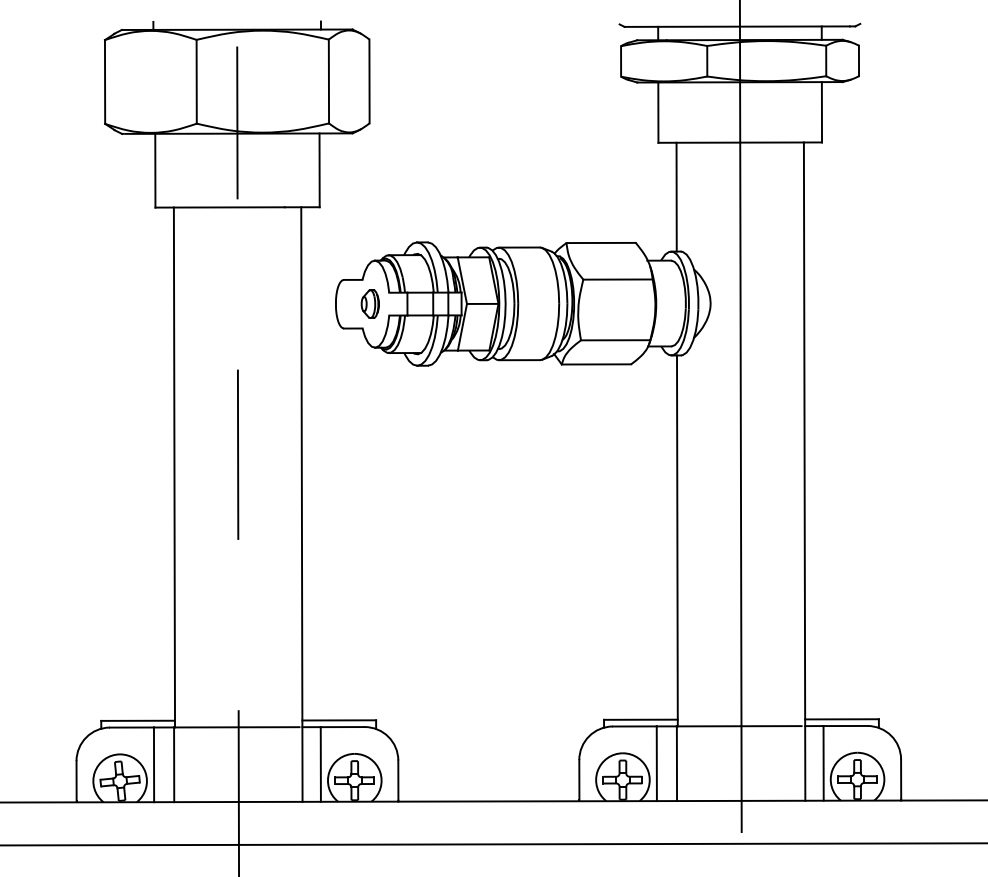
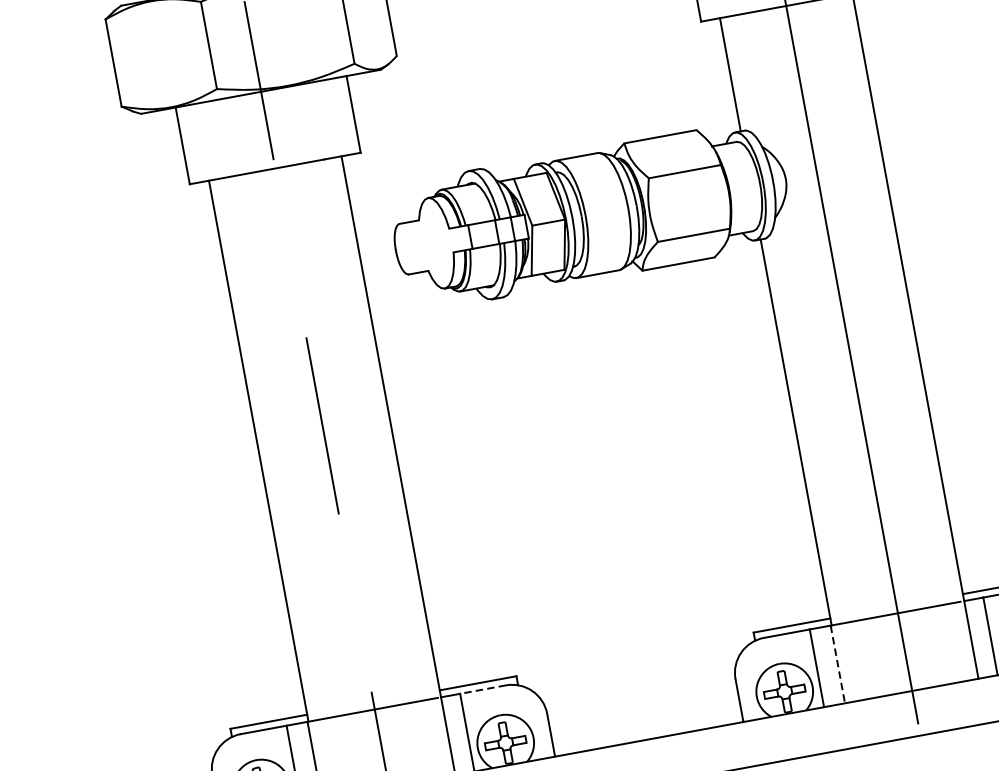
part: (369, 303) -> (430, 243), removed
line: (342, 727) -> (482, 690), solid -> dashed
line: (676, 764) -> (837, 665), solid -> dashed

